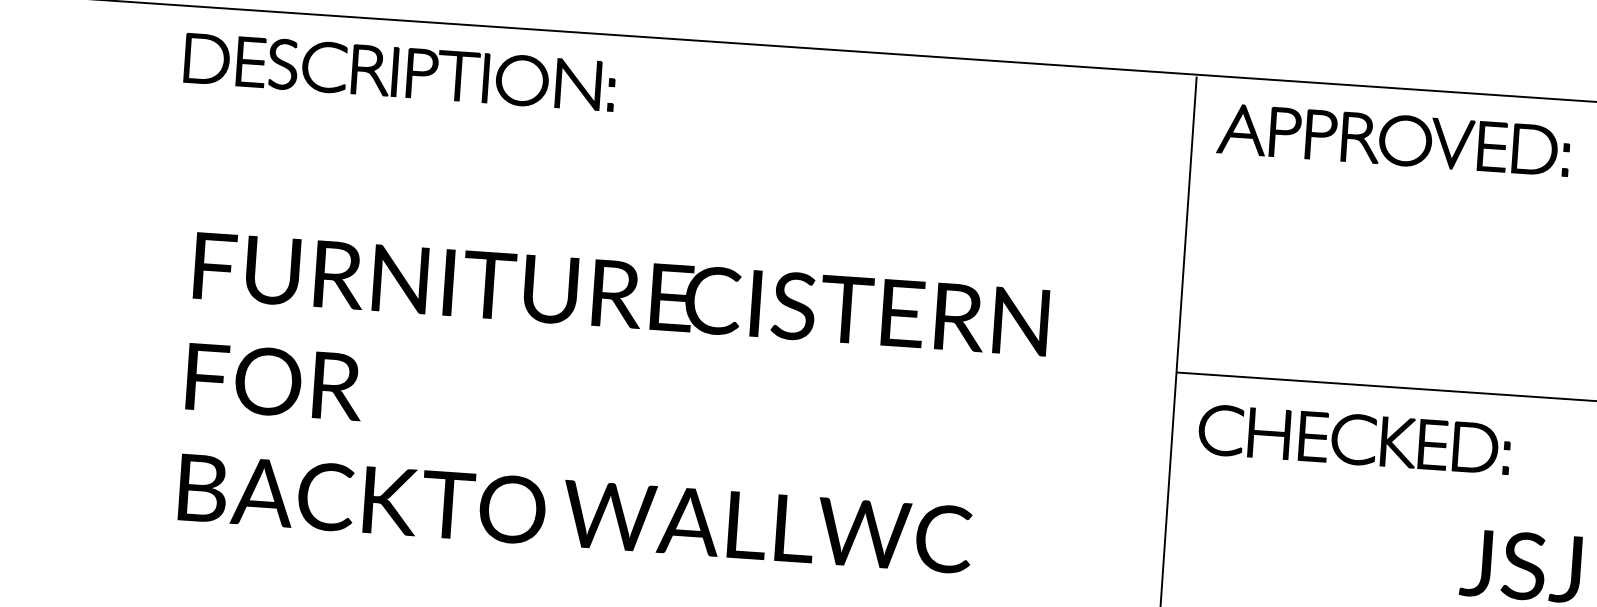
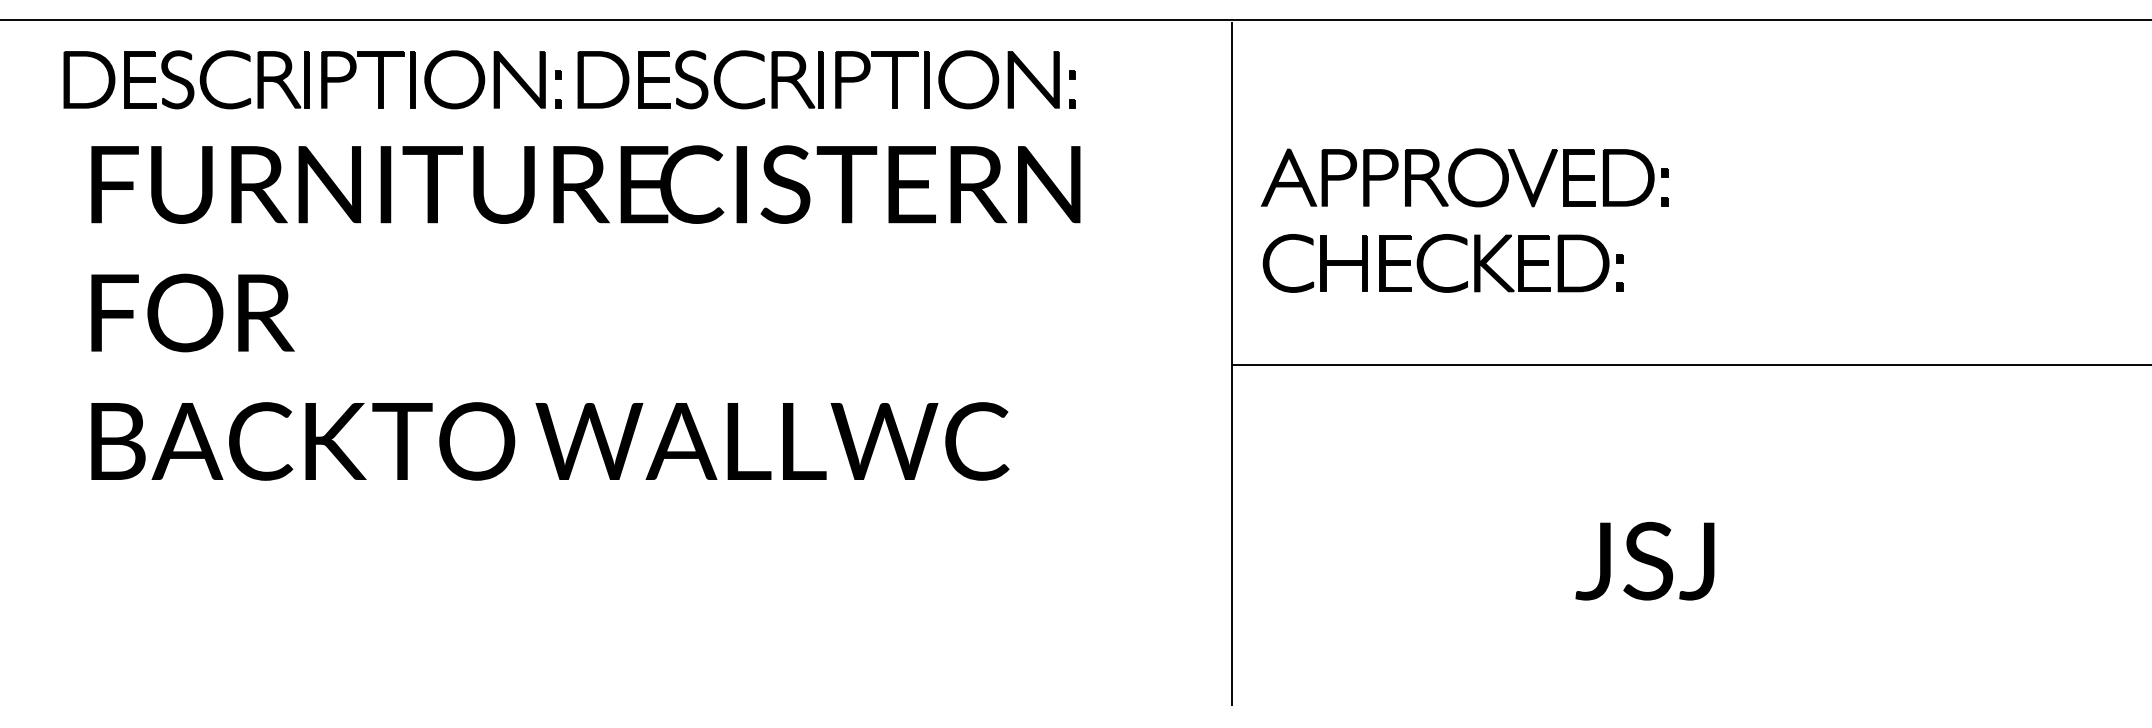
part: (843, 102) -> (826, 79), added
part: (1393, 139) -> (1464, 177), moved
text: (613, 404) -> (585, 312), moved
part: (1337, 438) -> (1423, 263), moved

